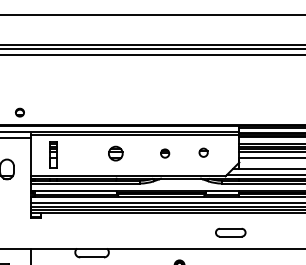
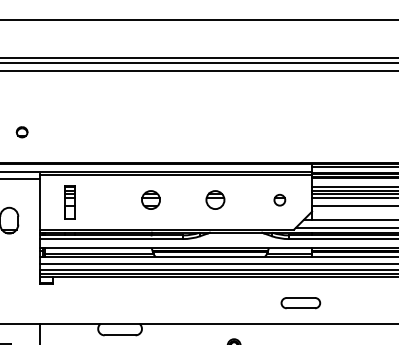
part: (19, 112) -> (21, 132), moved
part: (203, 152) -> (279, 199), moved
part: (164, 153) -> (214, 199), size x1.67

